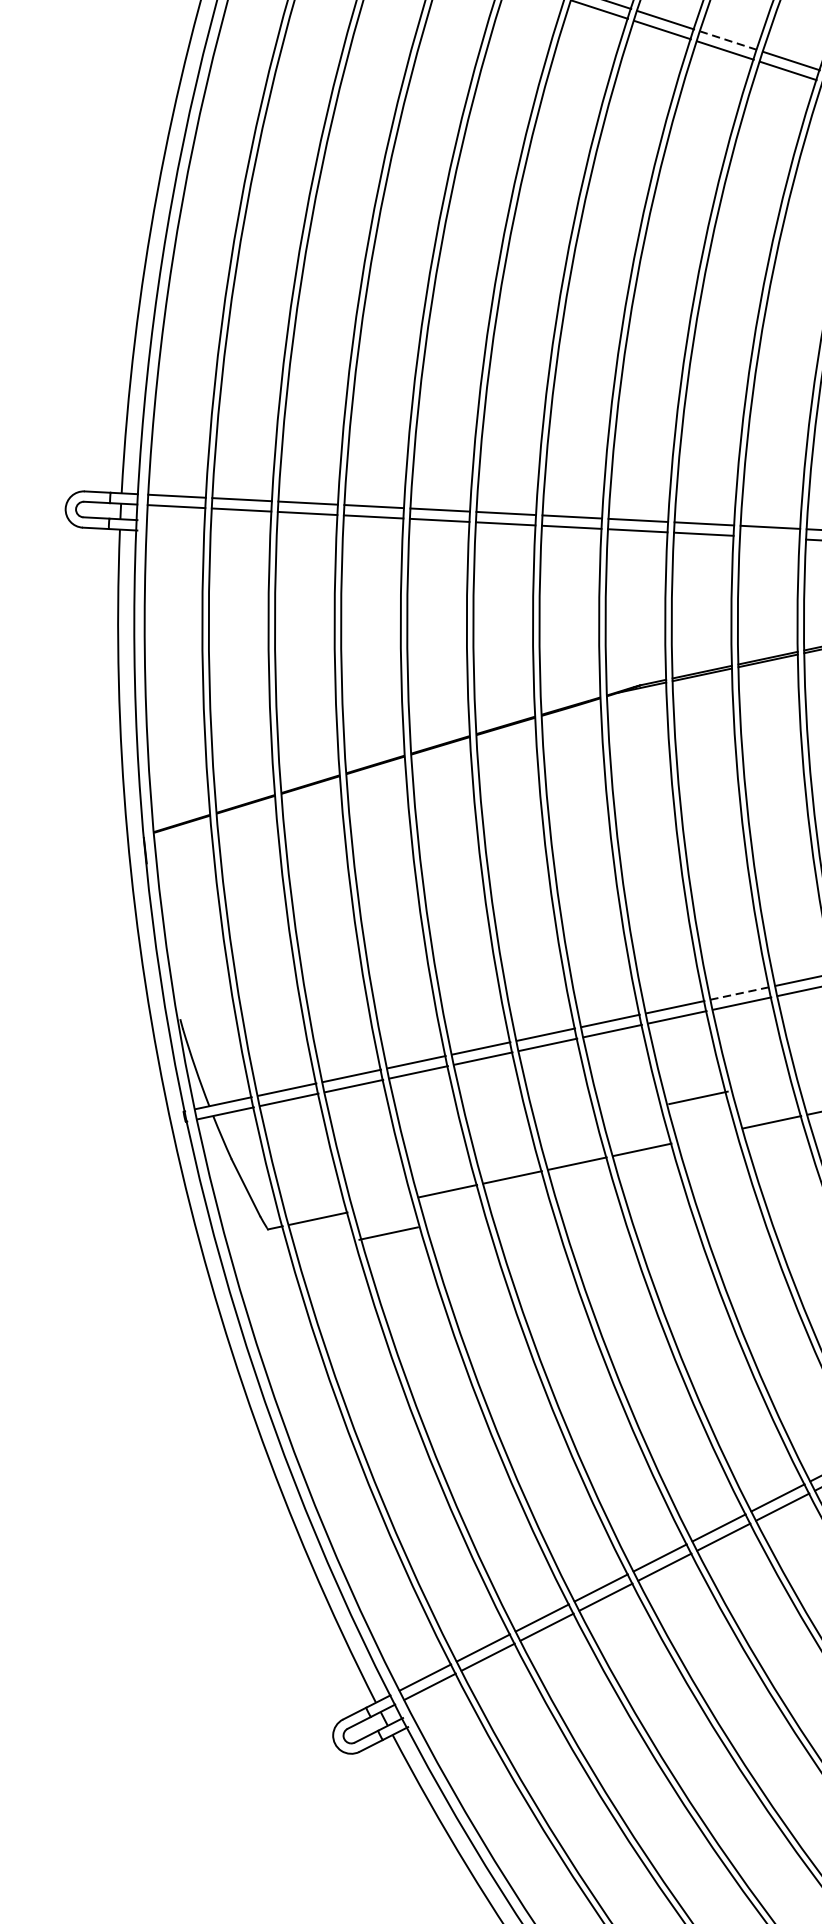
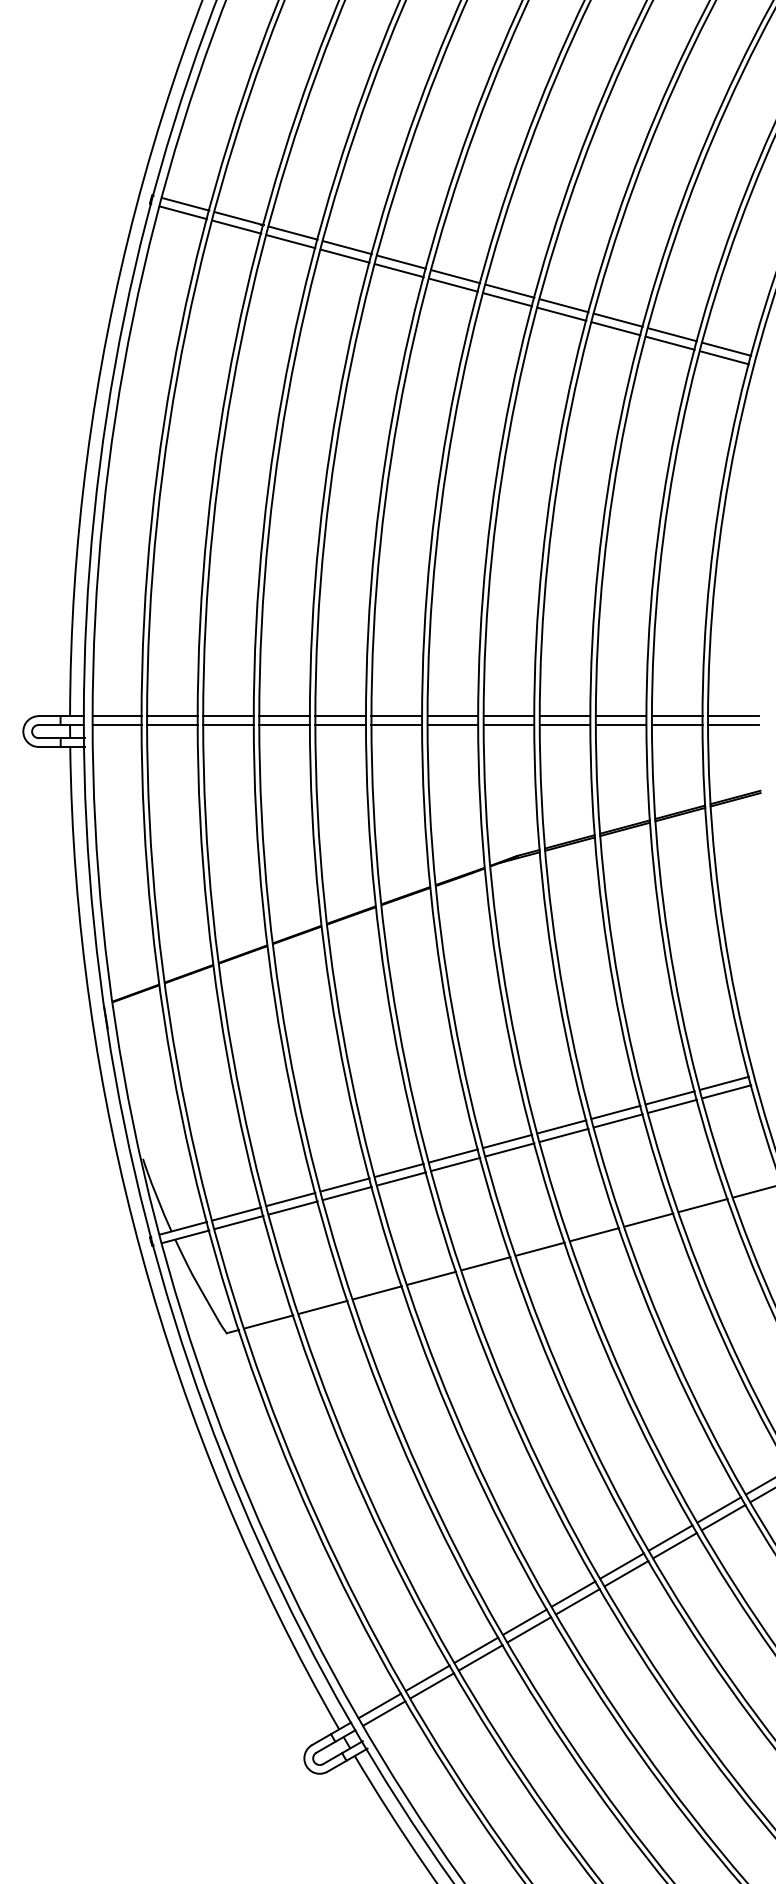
line: (727, 40) -> (563, 305), dashed -> solid
line: (769, 537) -> (620, 724), added
line: (739, 993) -> (615, 1112), dashed -> solid
line: (698, 1097) -> (594, 1234), moved
line: (387, 1232) -> (322, 1306), moved

